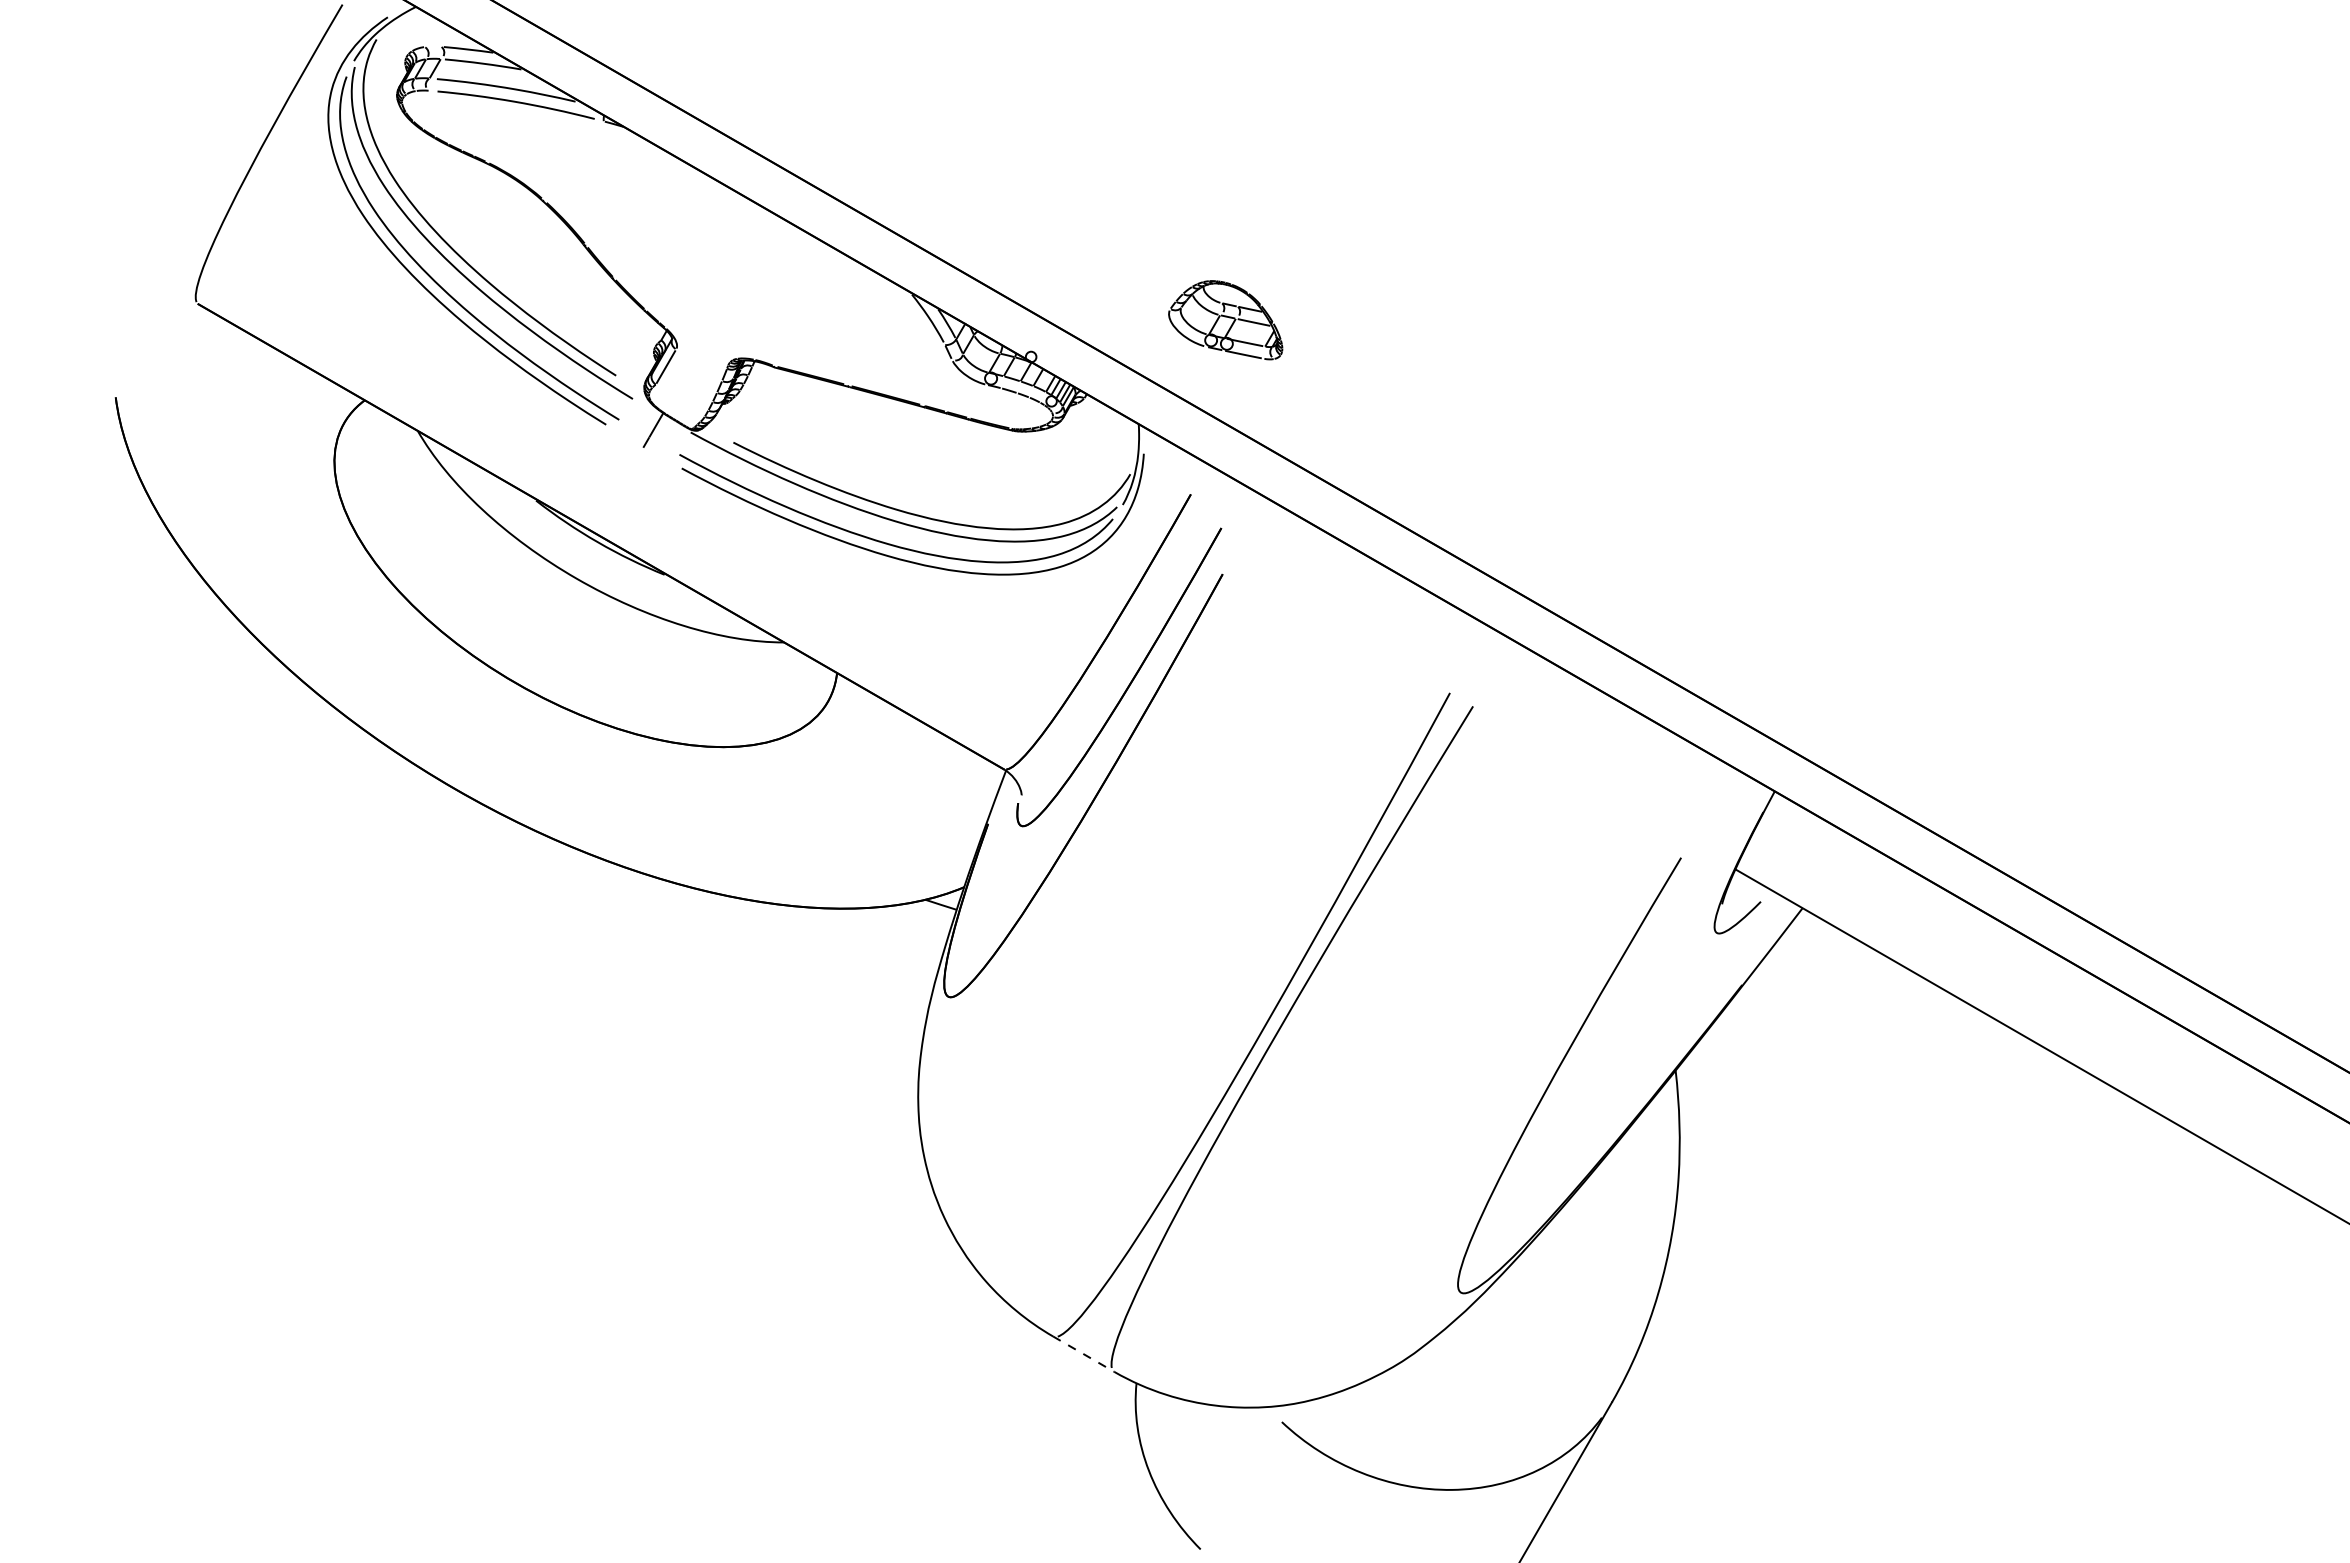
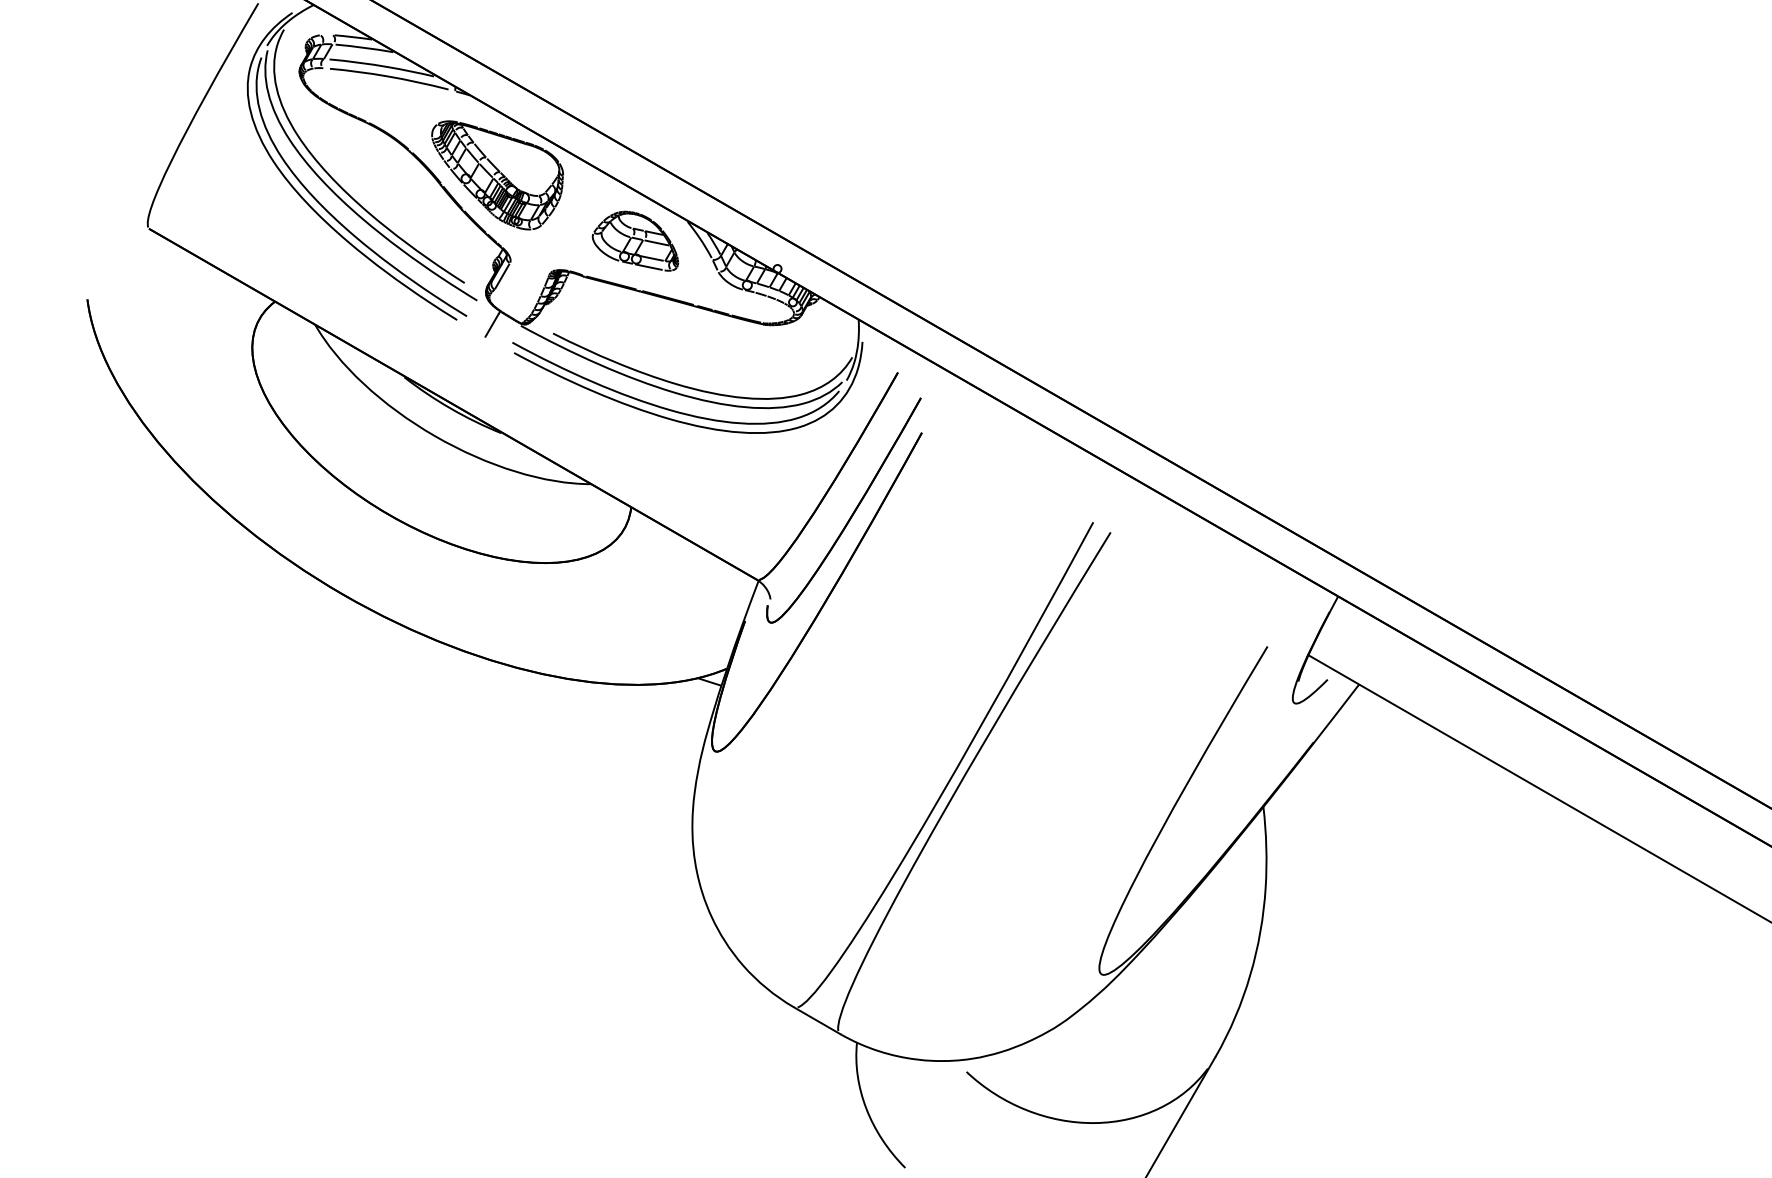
part: (659, 232) -> (497, 175), added
part: (1225, 320) -> (635, 241), moved
line: (1084, 1354) -> (817, 1020), dashed -> solid

